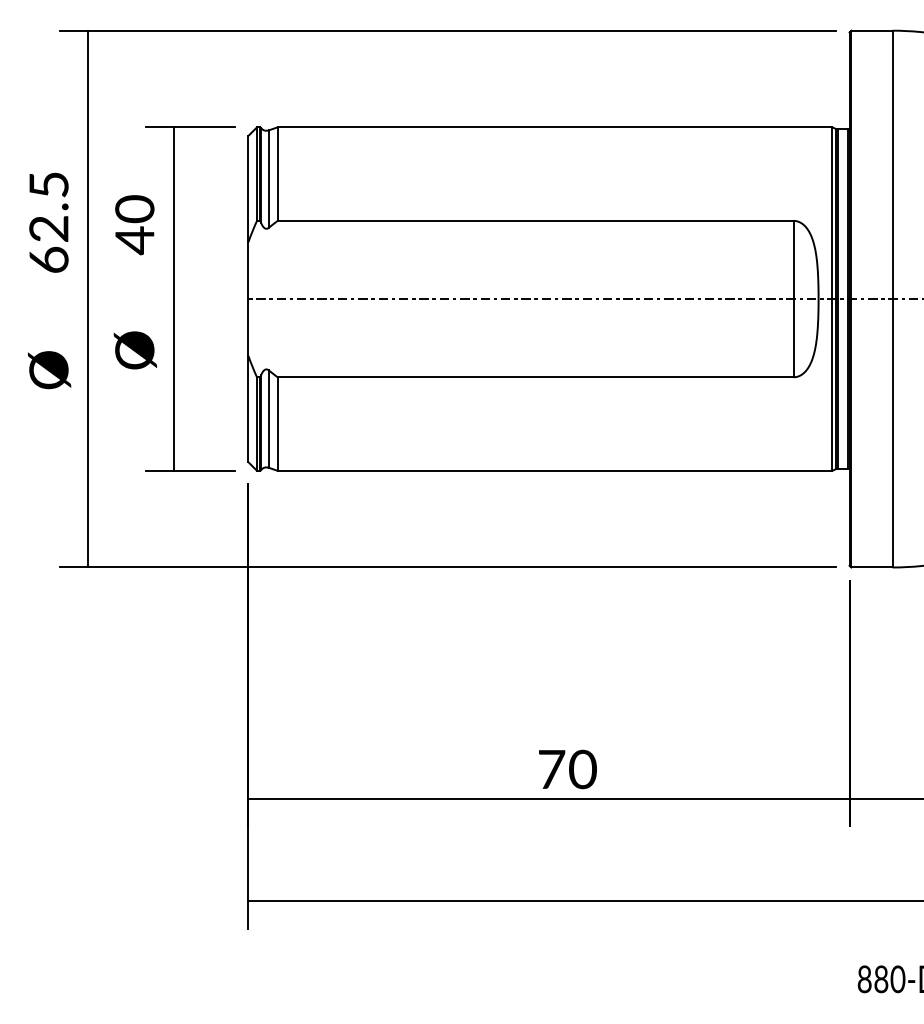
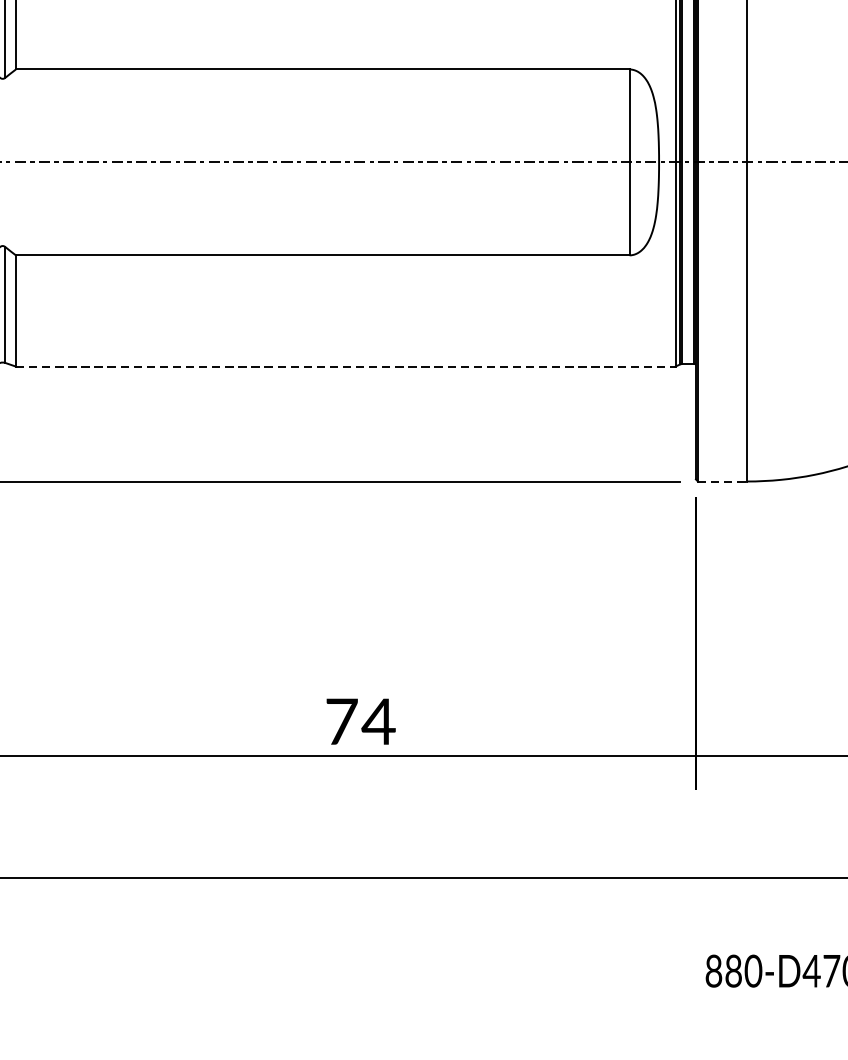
line: (555, 470) -> (346, 366), solid -> dashed
line: (871, 567) -> (721, 481), solid -> dashed
text: (582, 769) -> (378, 721), 70 -> 74

